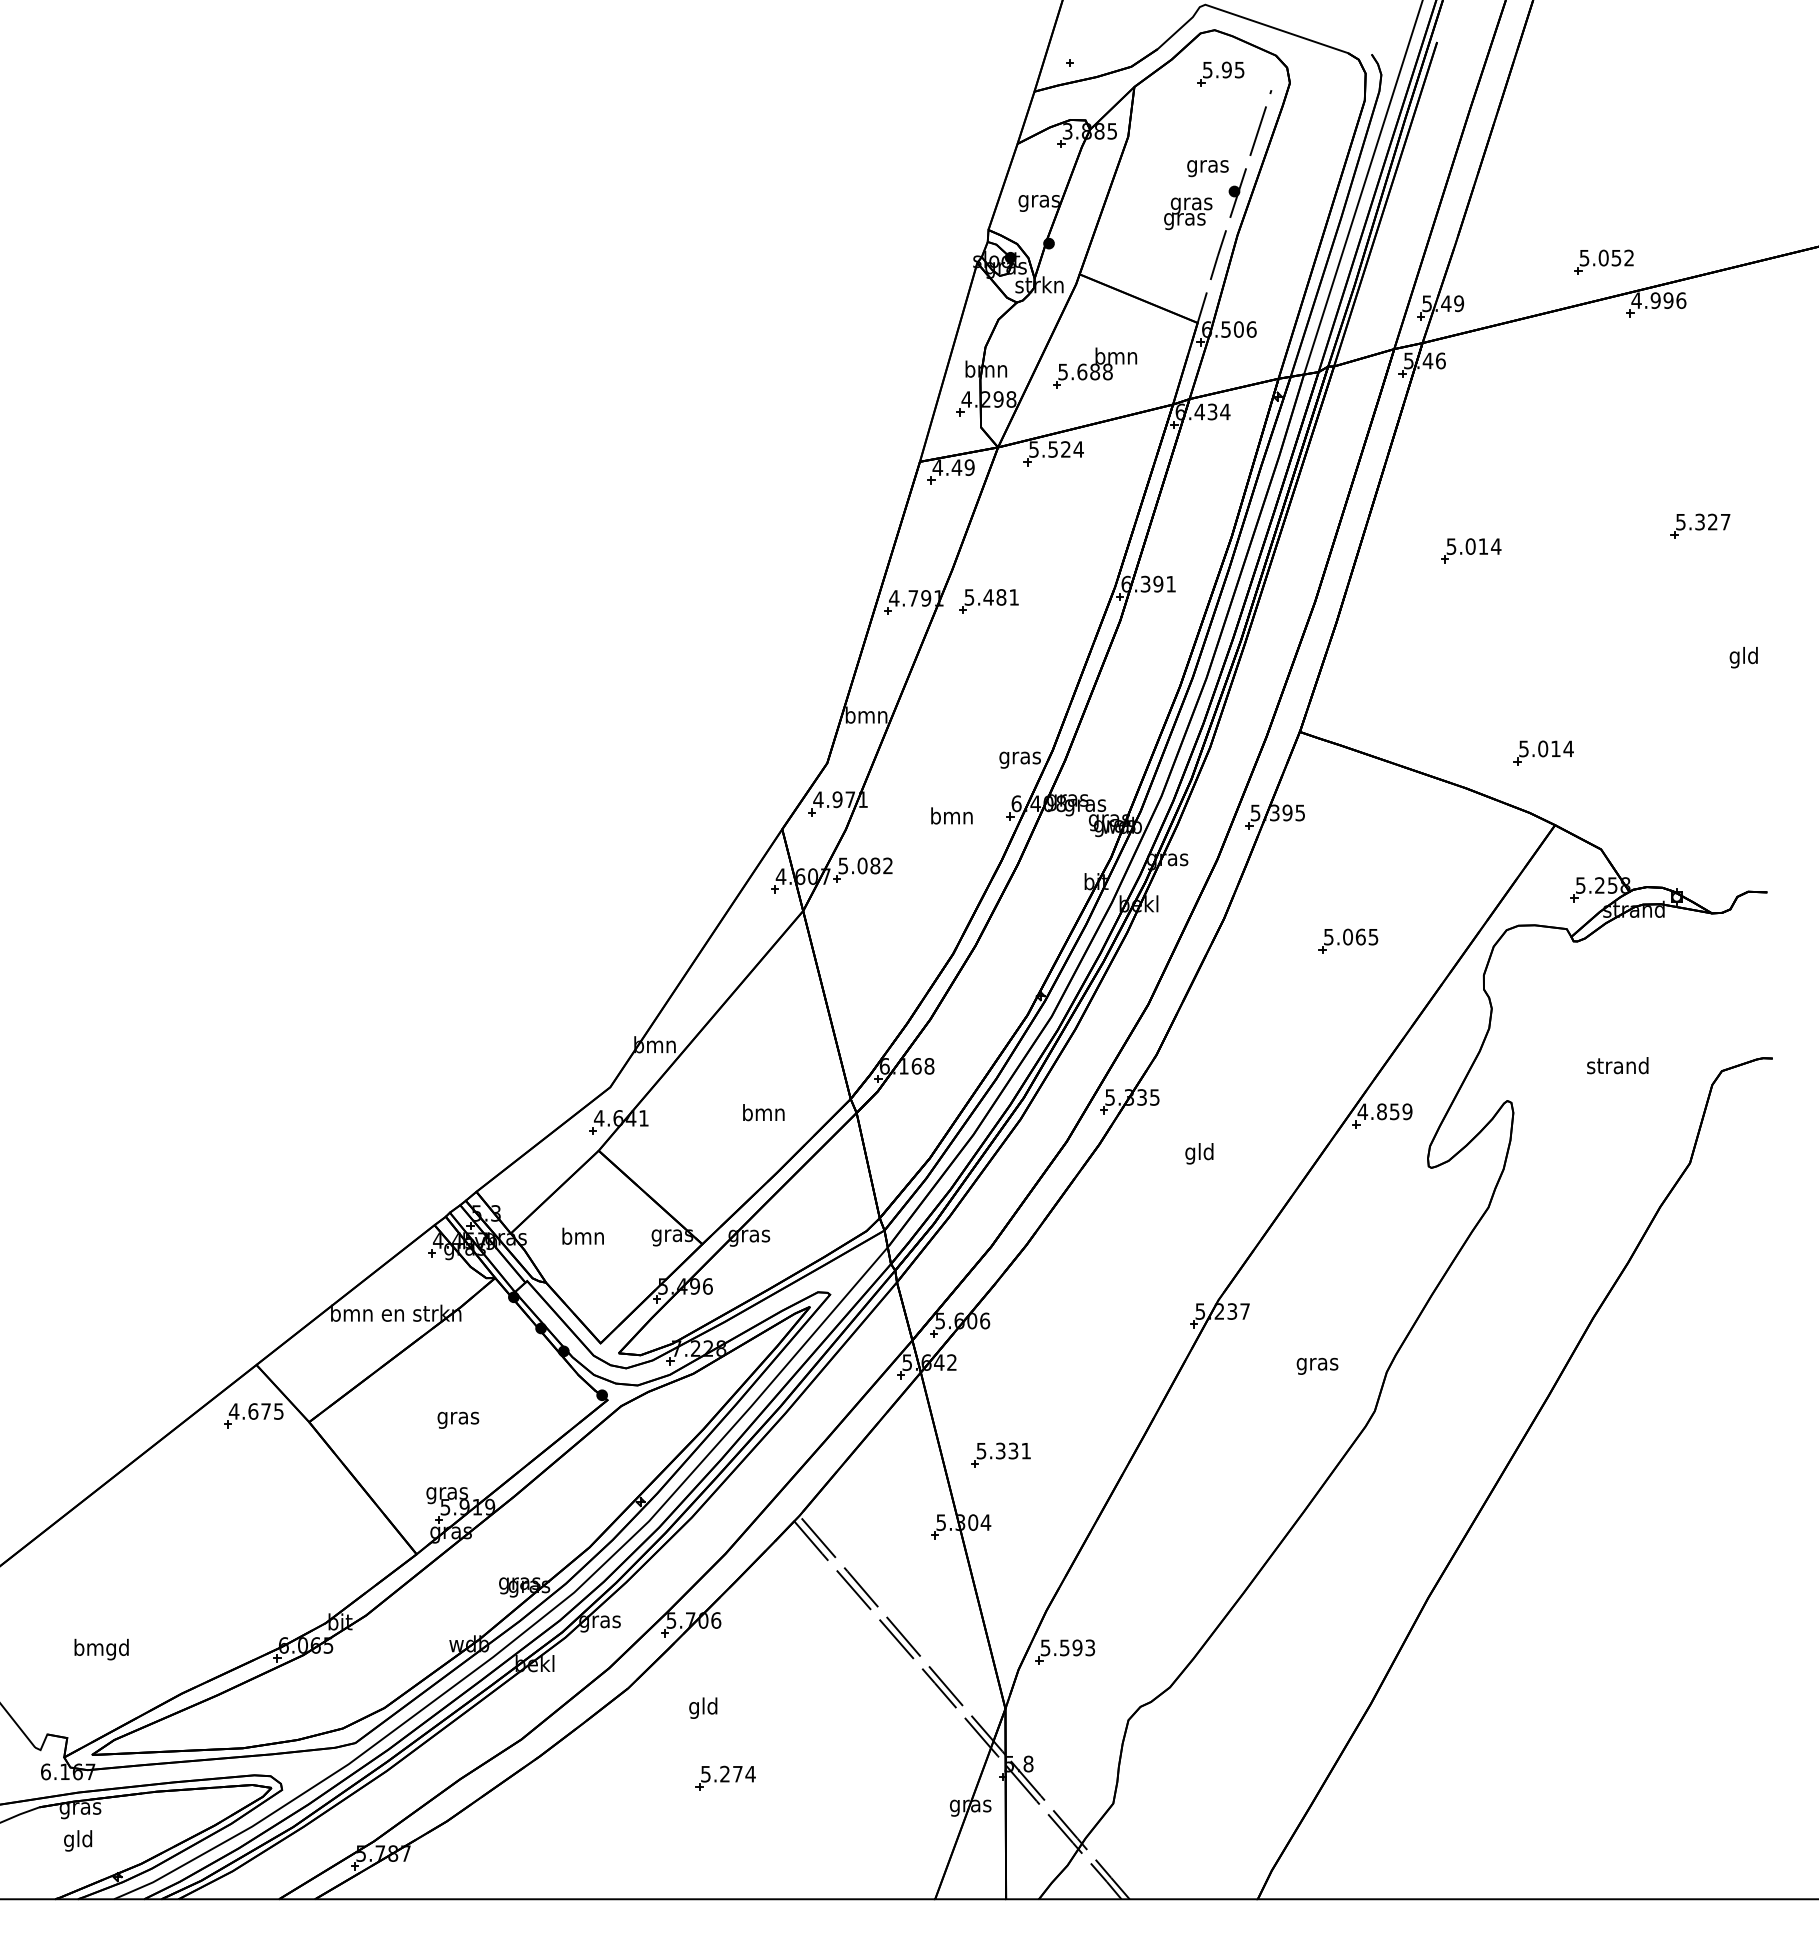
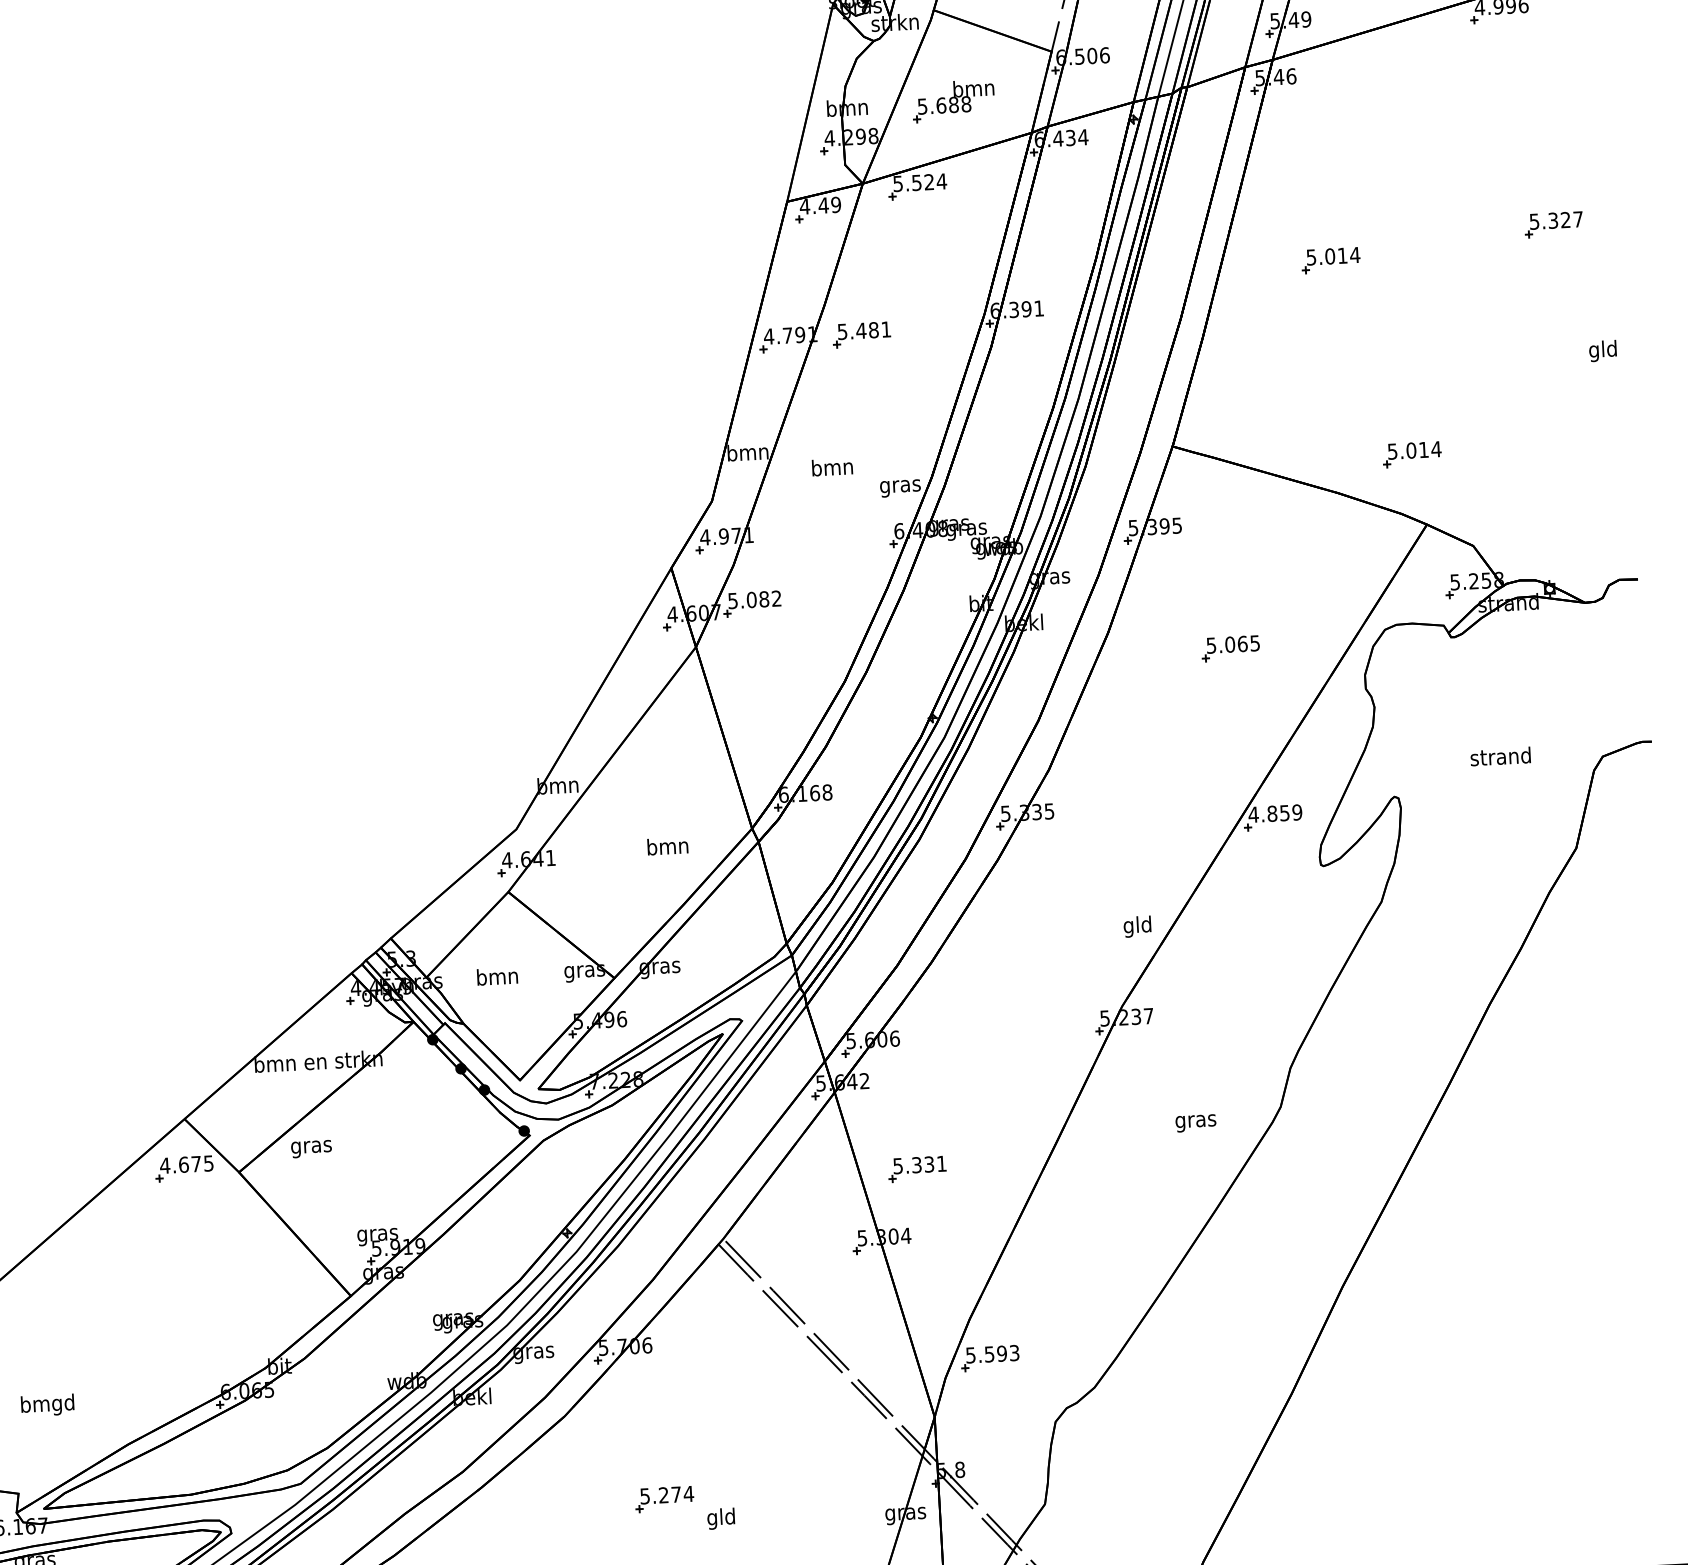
text: (951, 815) -> (832, 466), moved
text: (1199, 1153) -> (1137, 926), moved
text: (1317, 1365) -> (1195, 1122), moved
text: (458, 1419) -> (311, 1148), moved
text: (703, 1707) -> (721, 1518), moved

